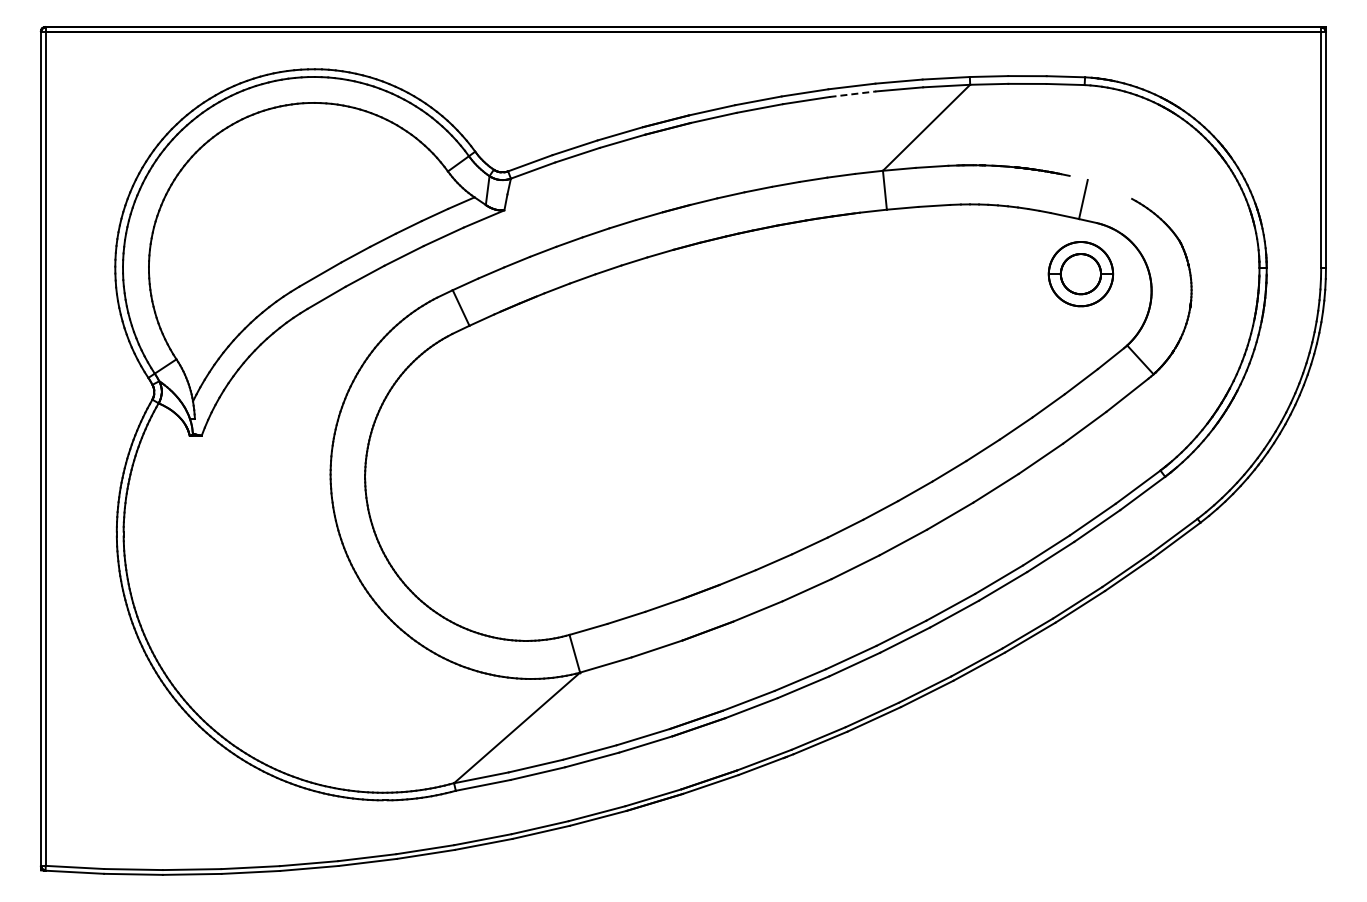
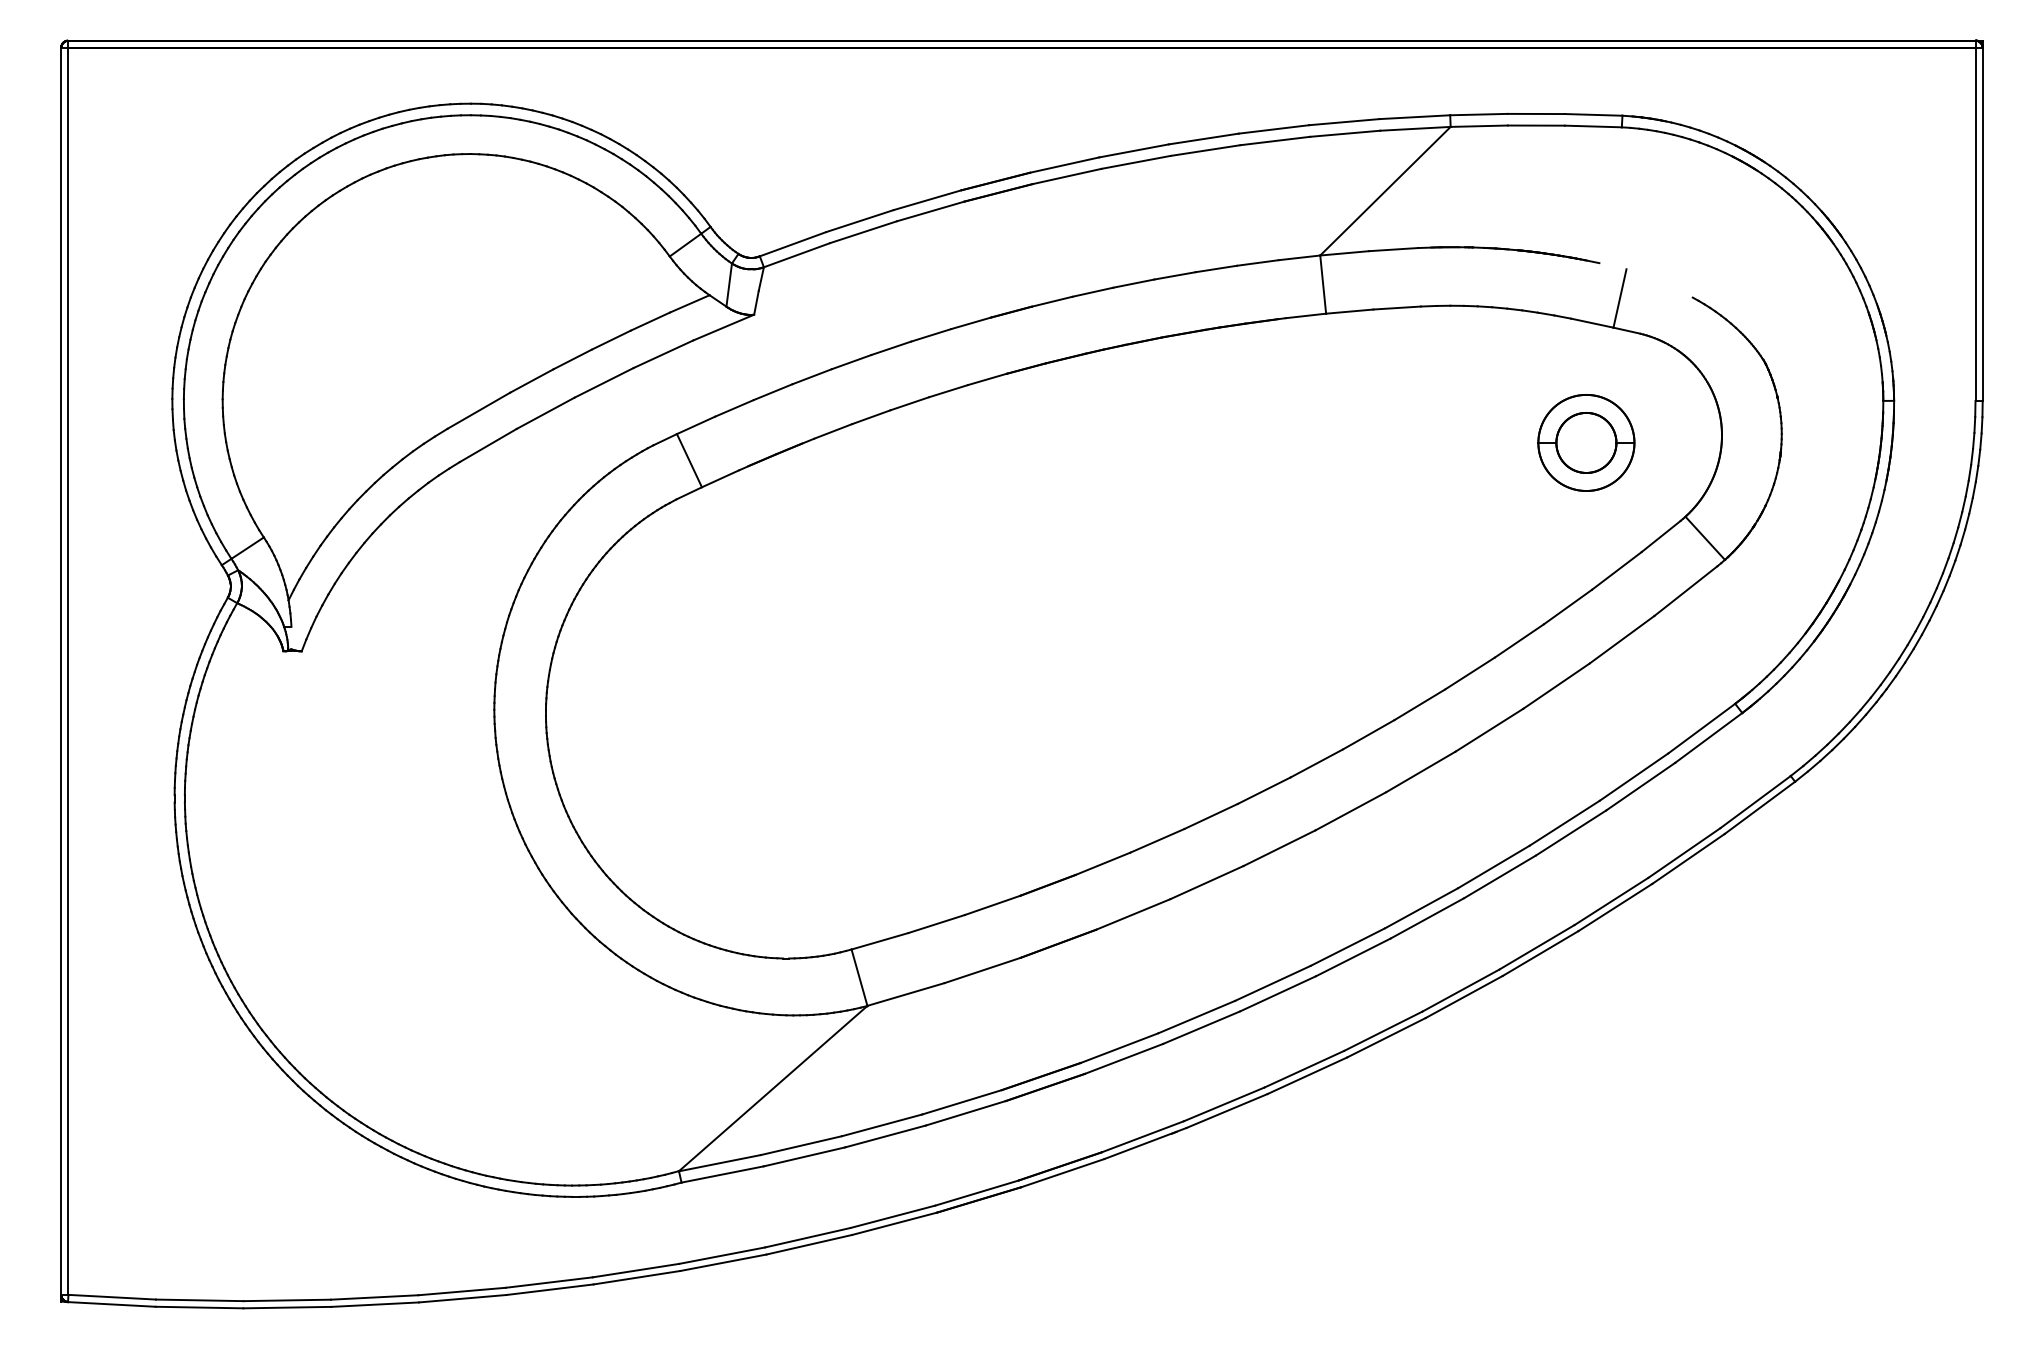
line: (852, 94) -> (1274, 141), dashed -> solid
part: (1080, 274) -> (1585, 443), moved

